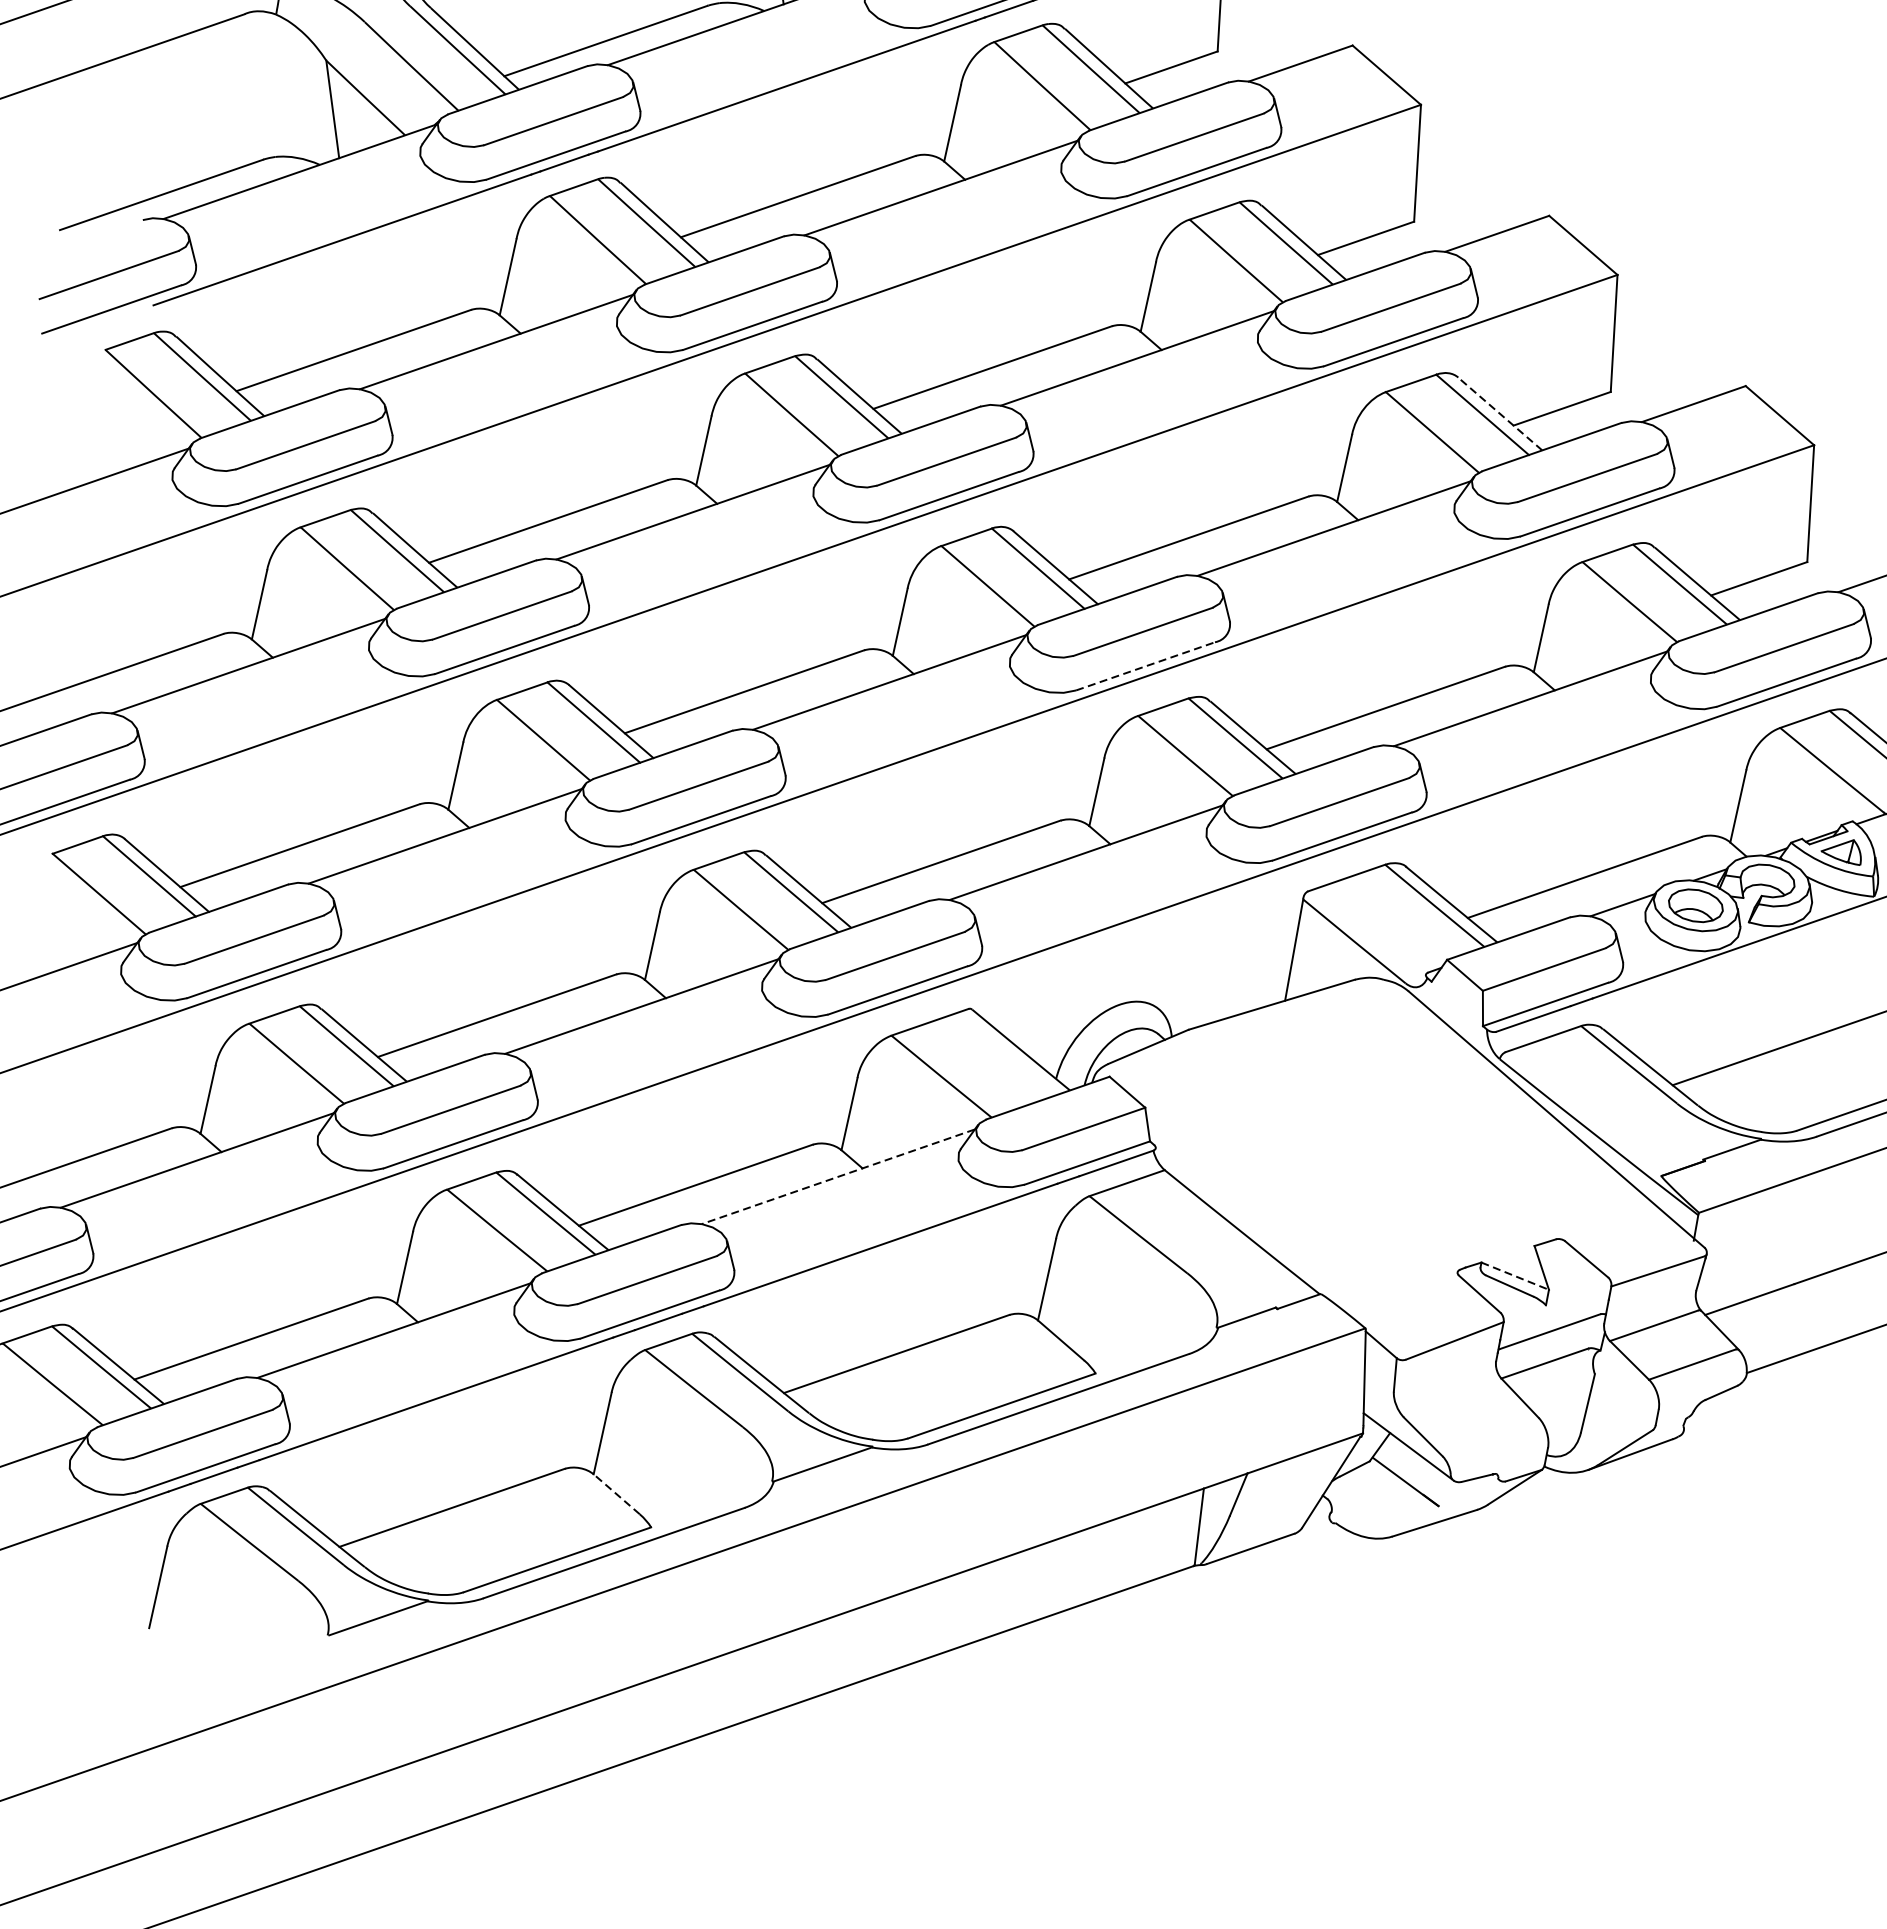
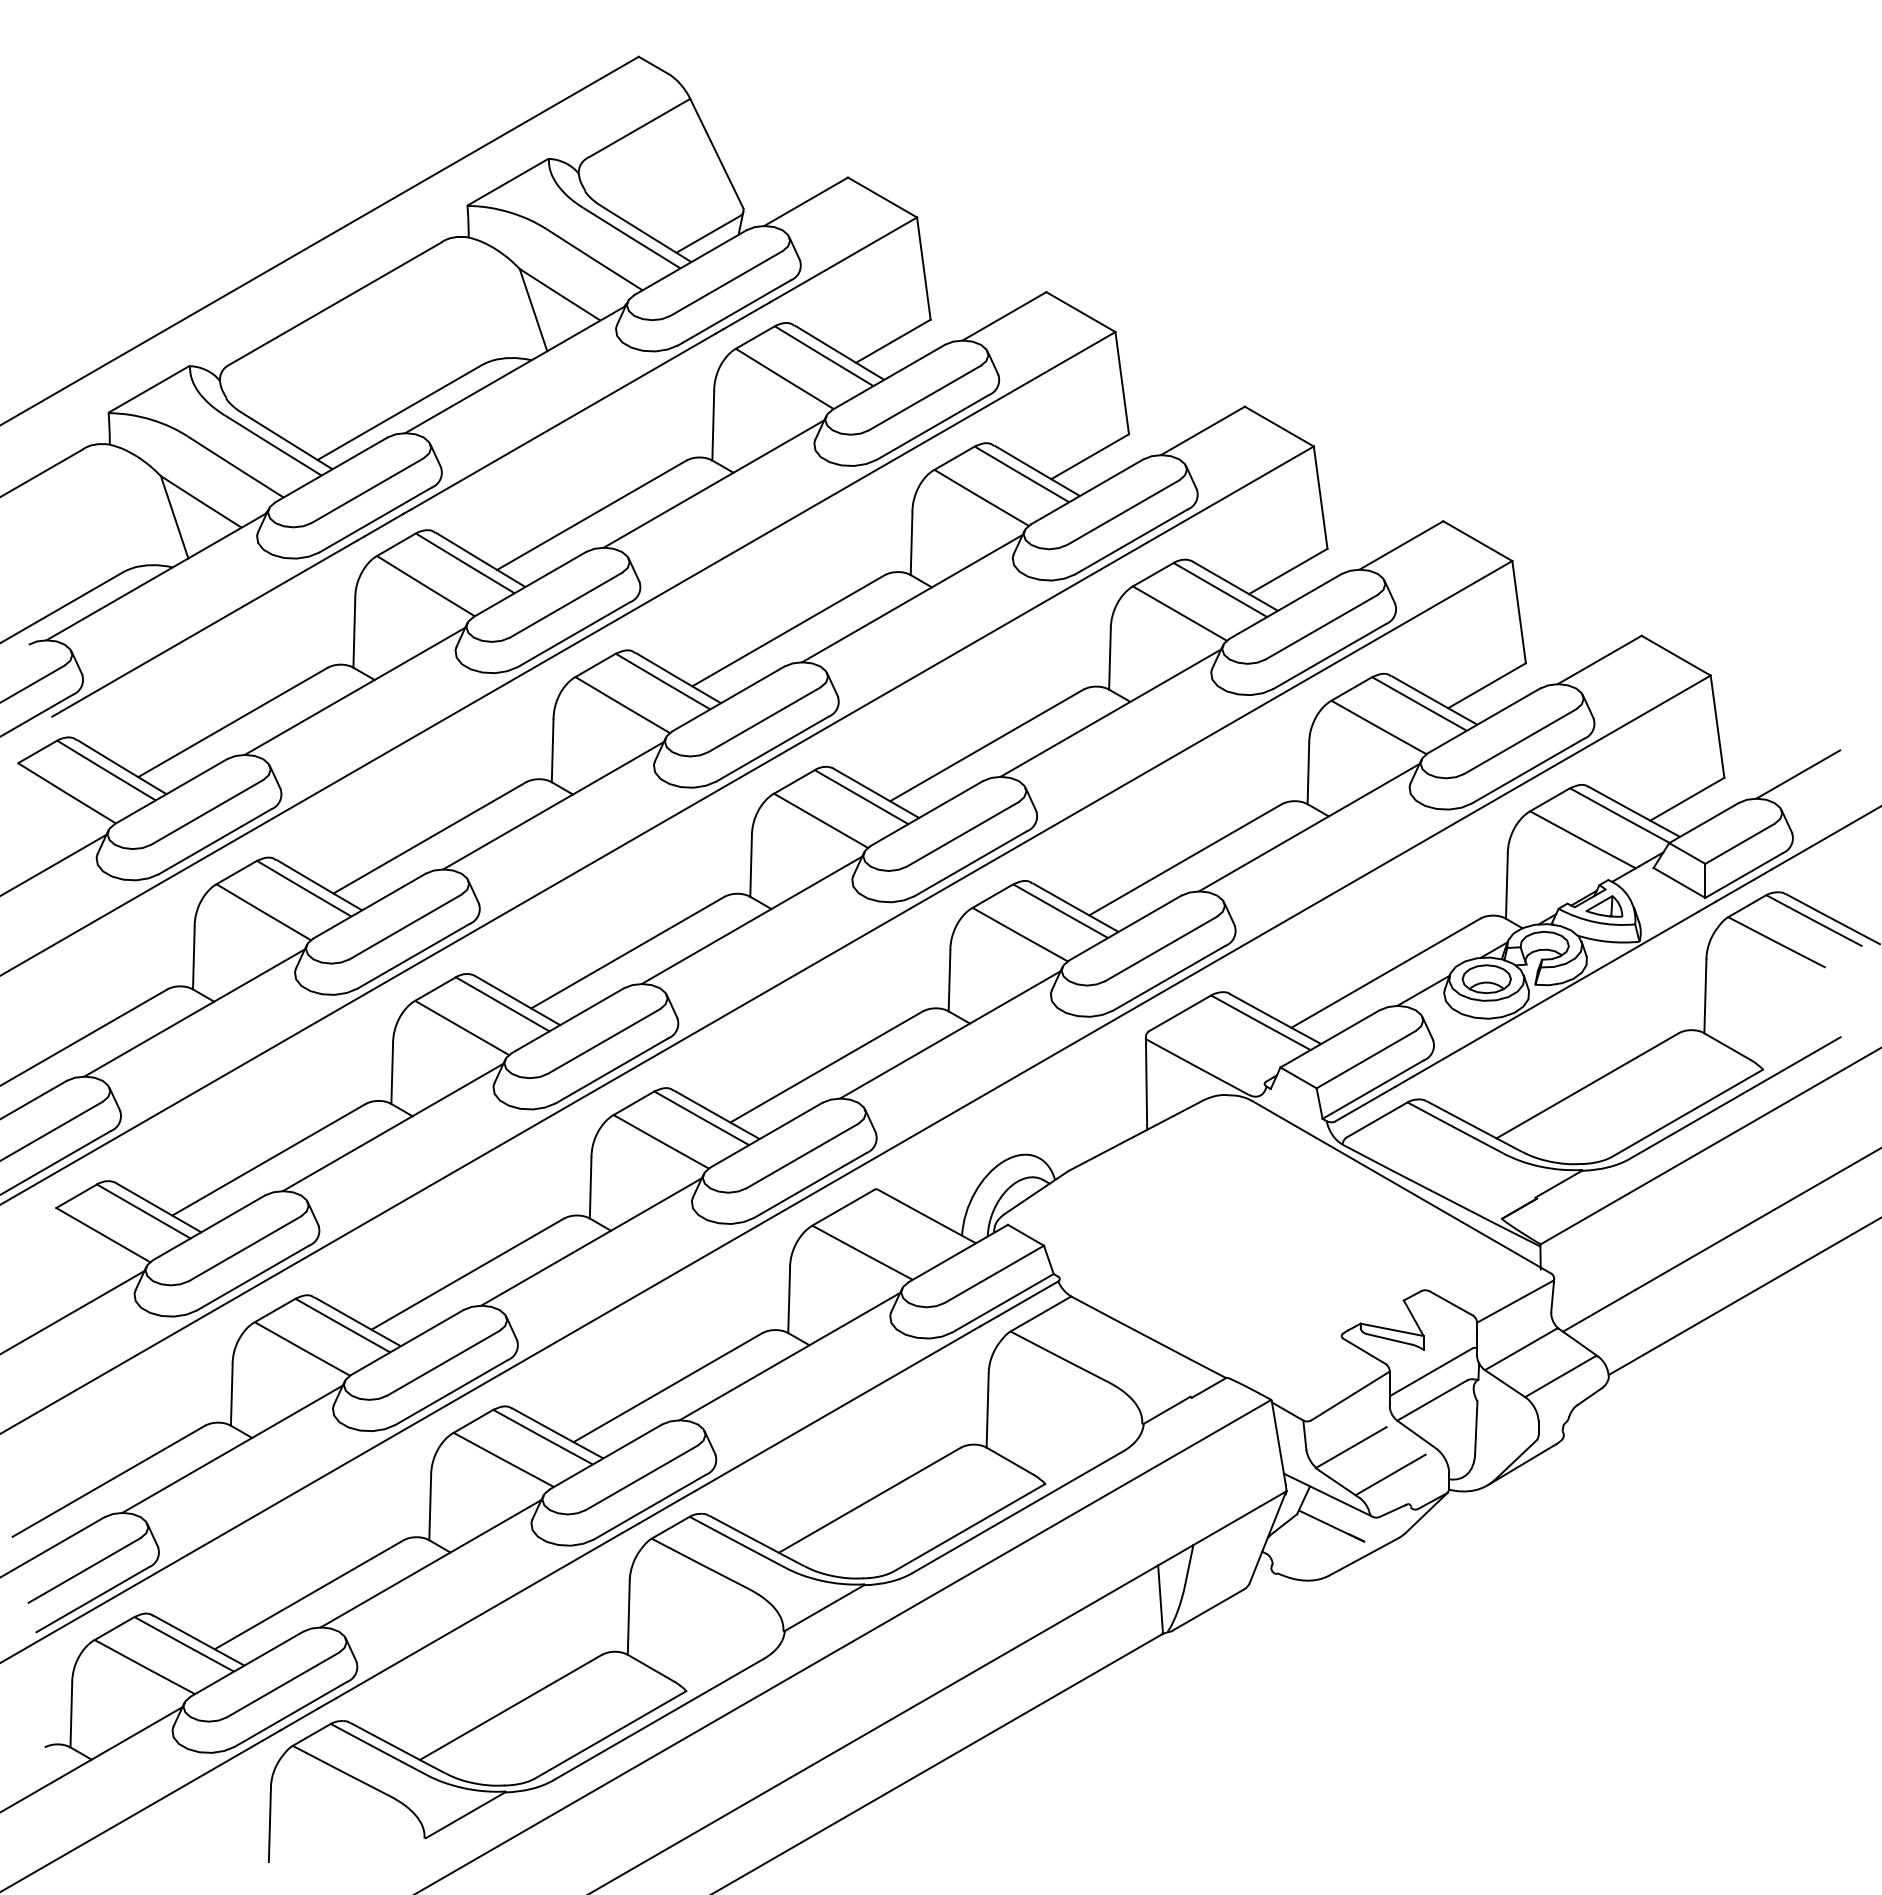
line: (1500, 414) -> (1235, 586), dashed -> solid
line: (1145, 666) -> (970, 863), dashed -> solid
line: (837, 1176) -> (789, 1356), dashed -> solid
line: (1515, 1275) -> (1392, 1329), dashed -> solid
line: (1443, 1398) -> (1350, 1447), added
line: (1482, 1437) -> (1390, 1474), added
line: (617, 1494) -> (651, 1668), dashed -> solid

